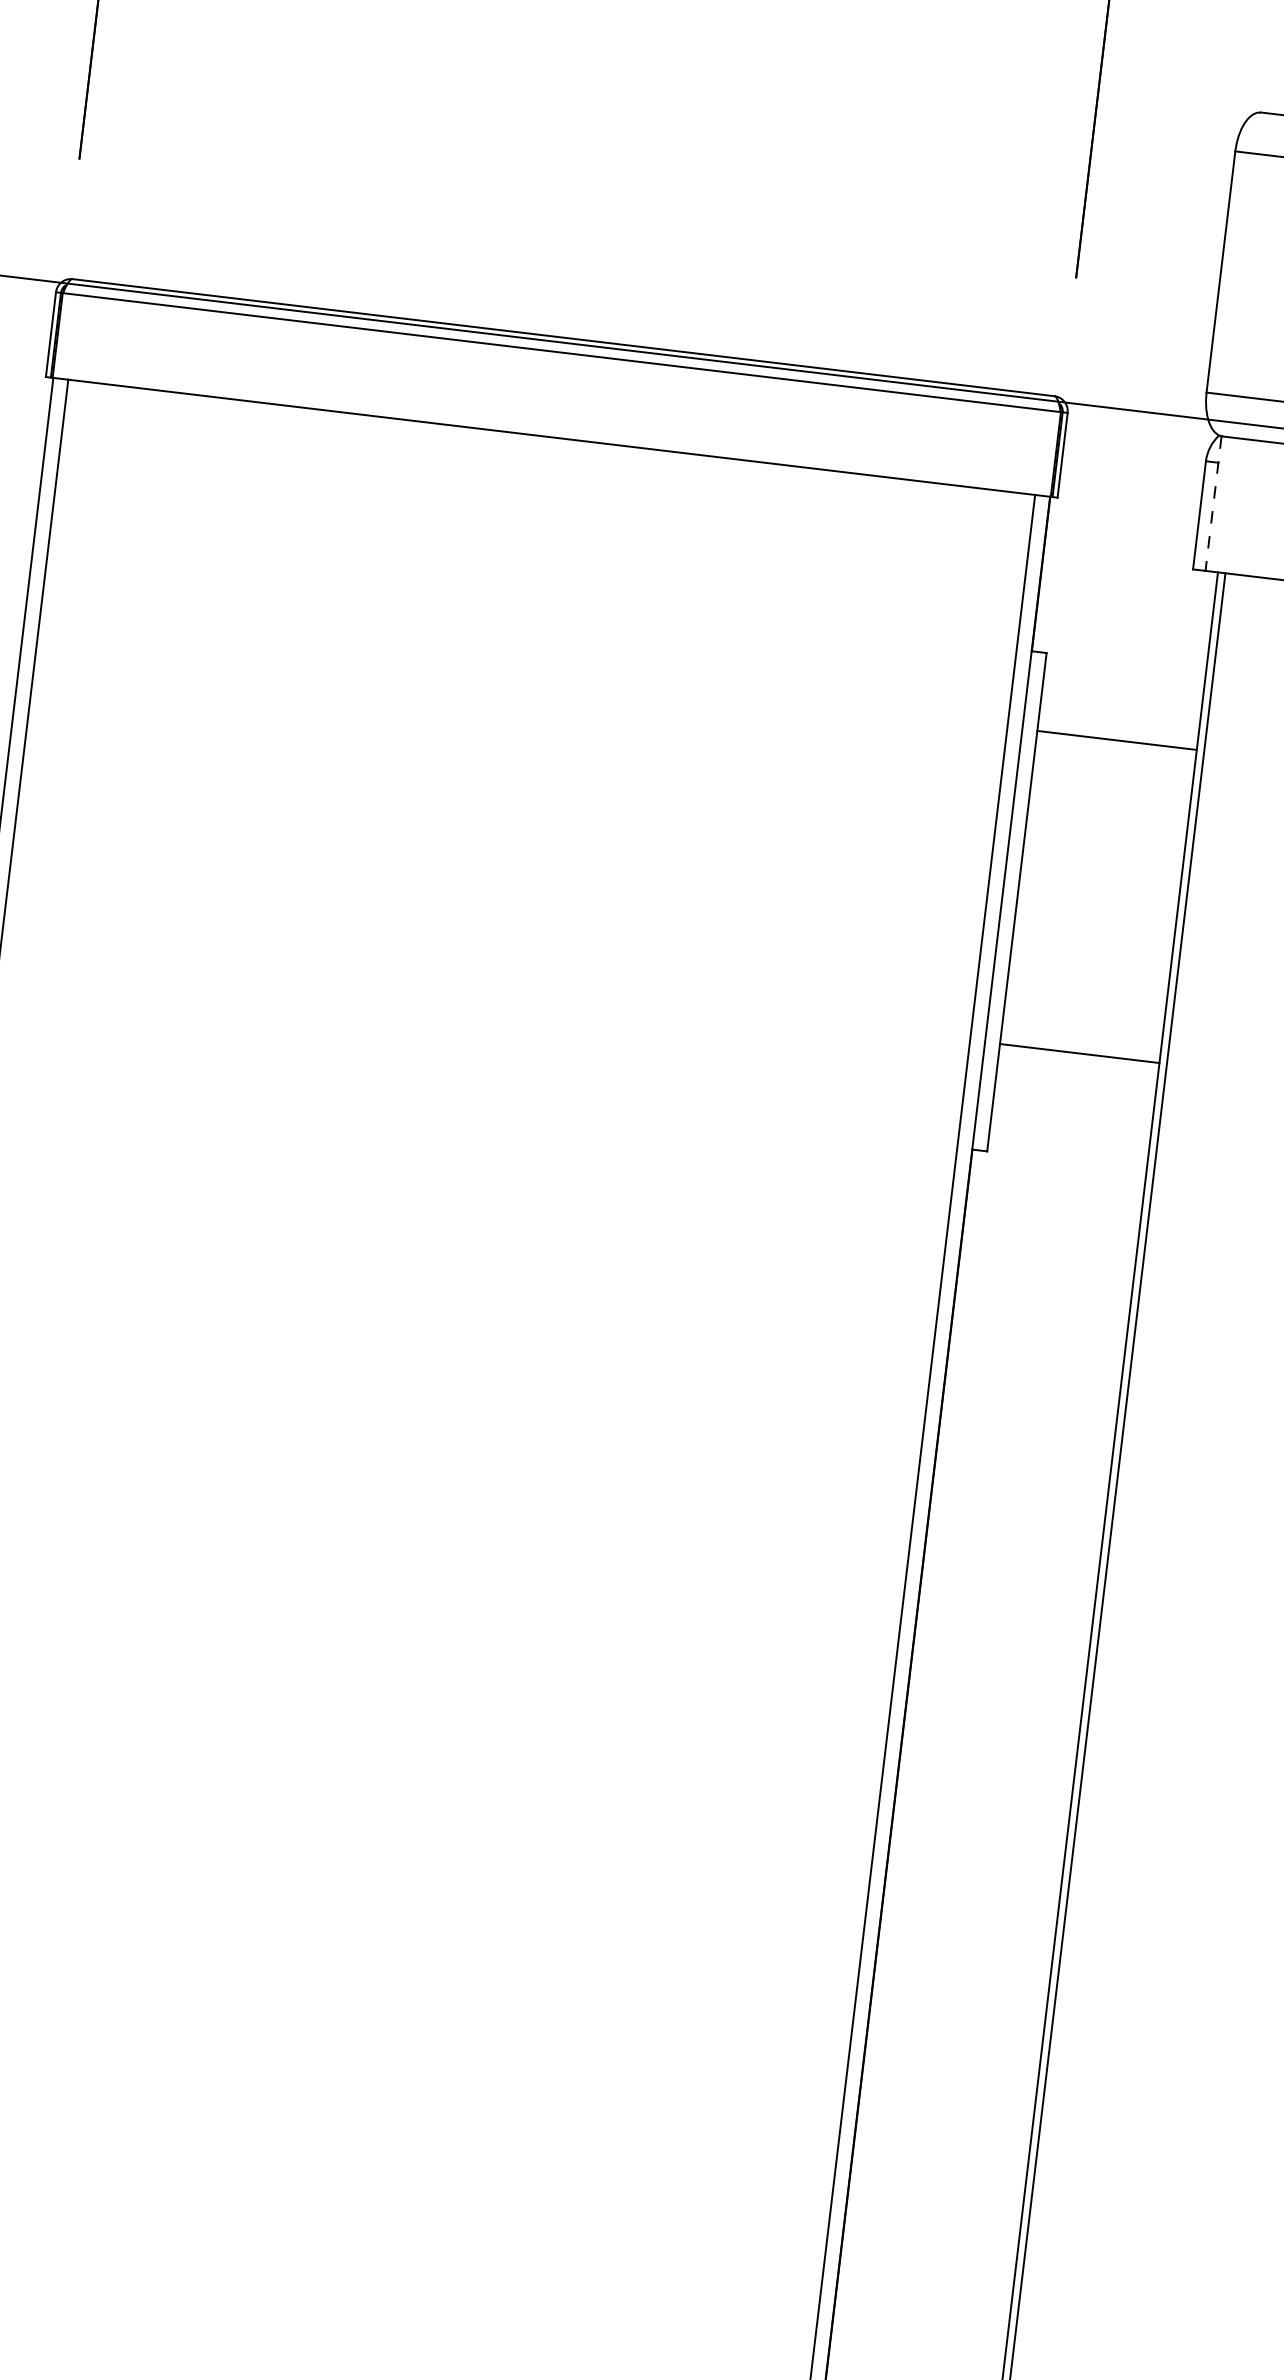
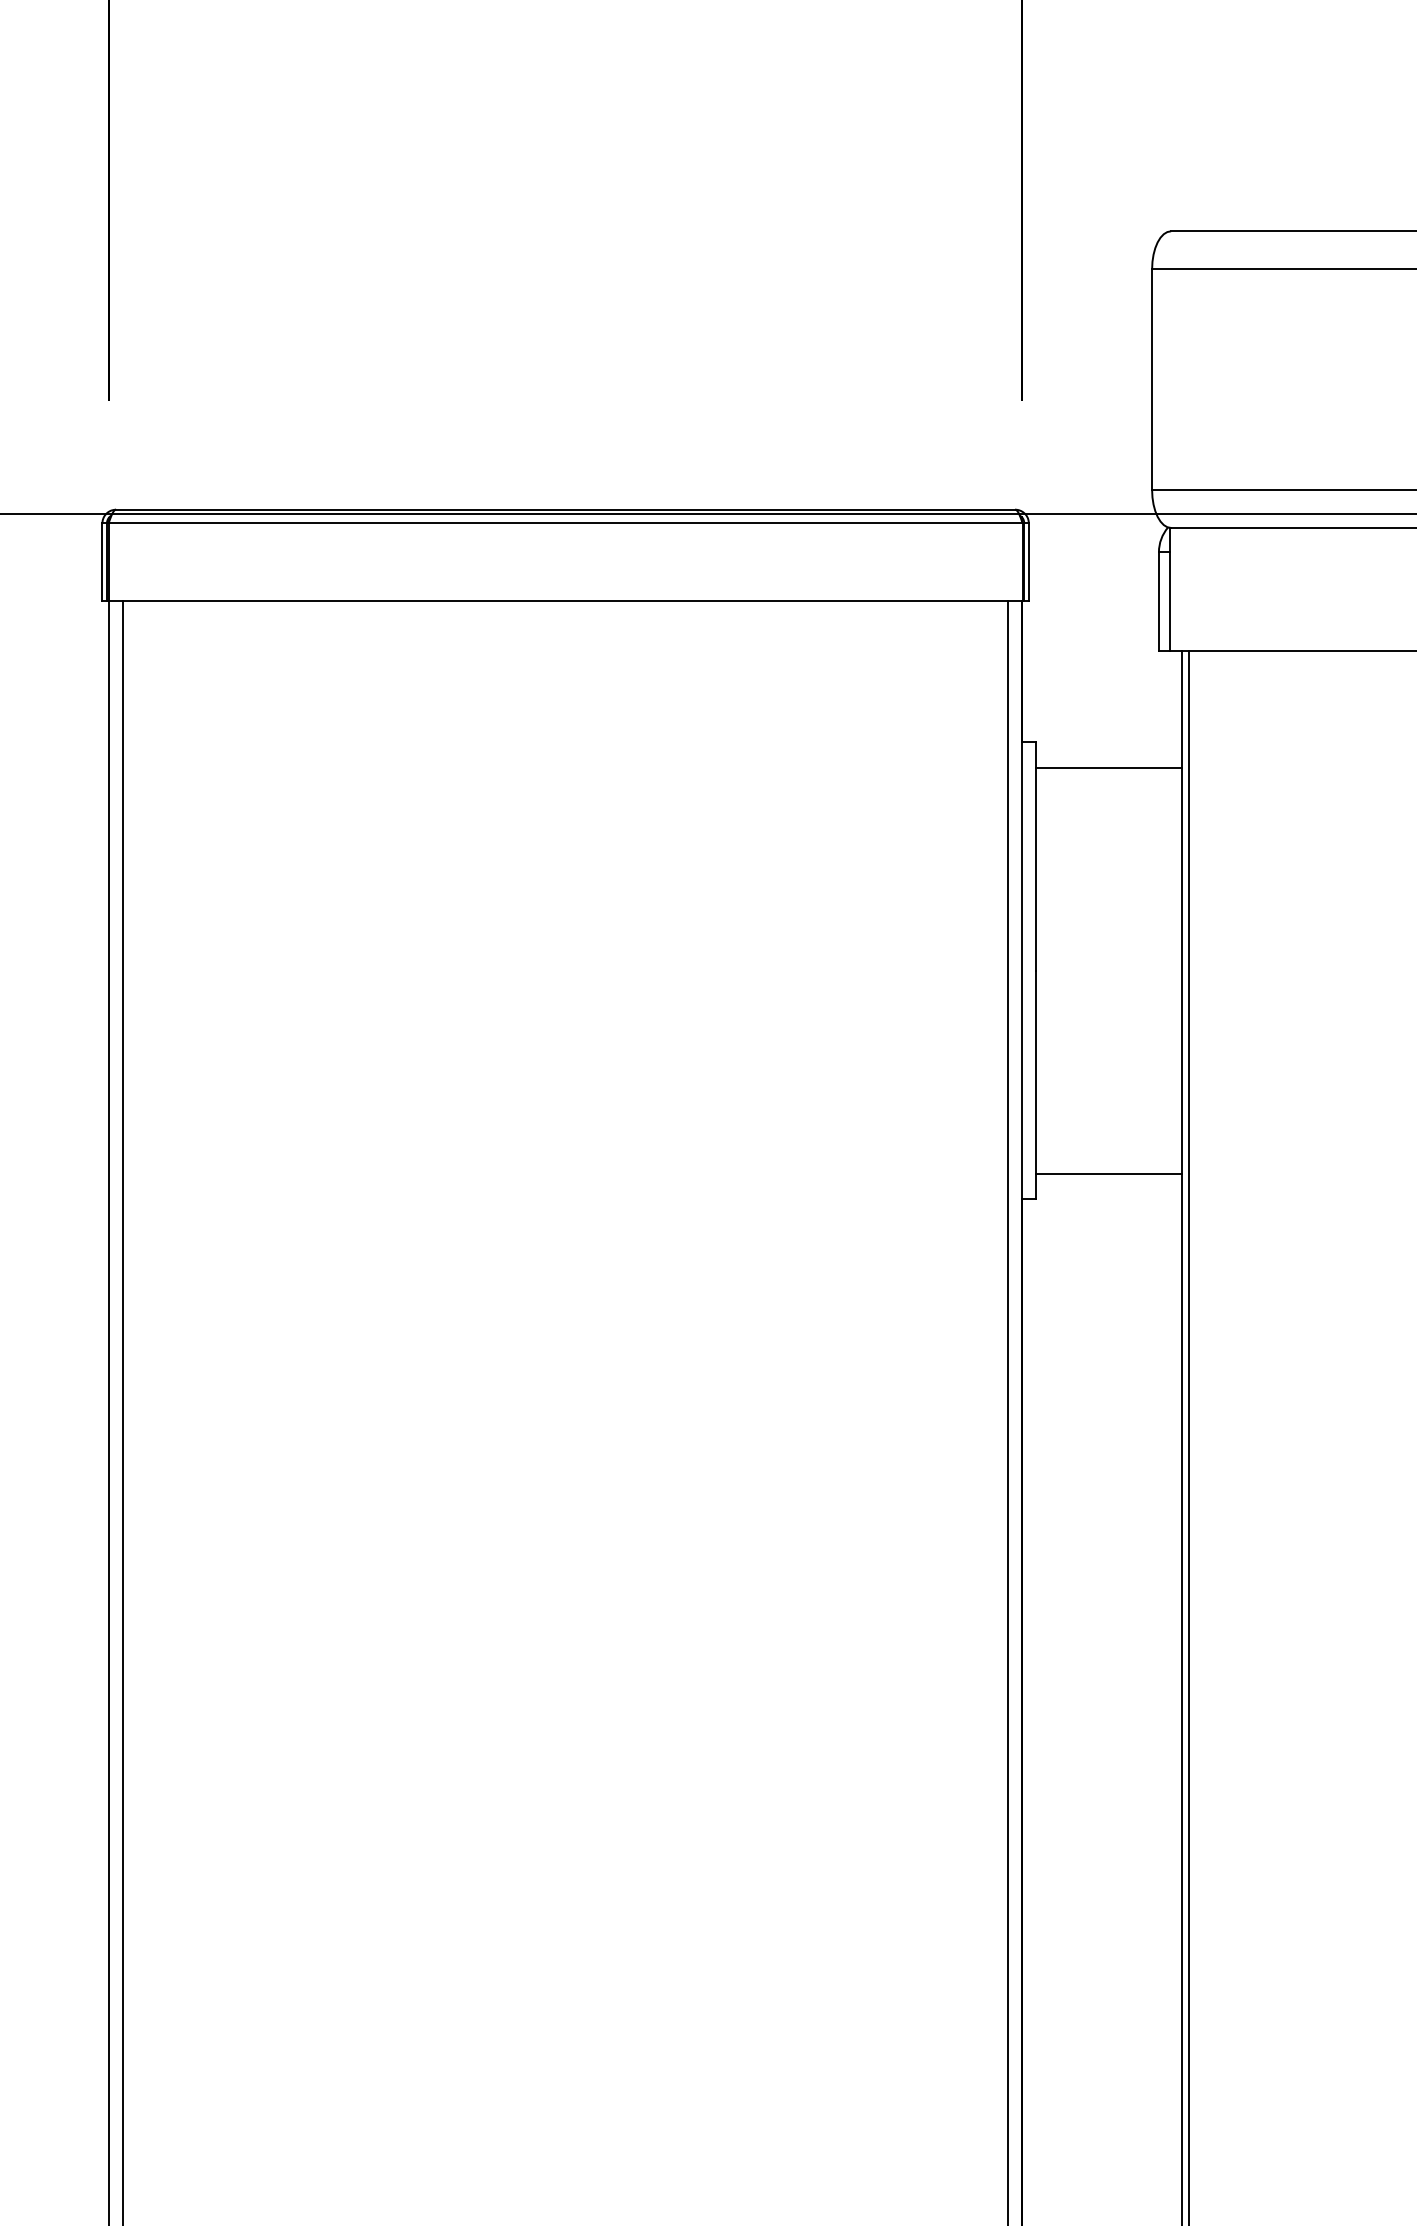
line: (1213, 503) -> (1170, 589), dashed -> solid
line: (1116, 740) -> (1108, 767), moved
line: (1079, 1053) -> (1108, 1173), moved

